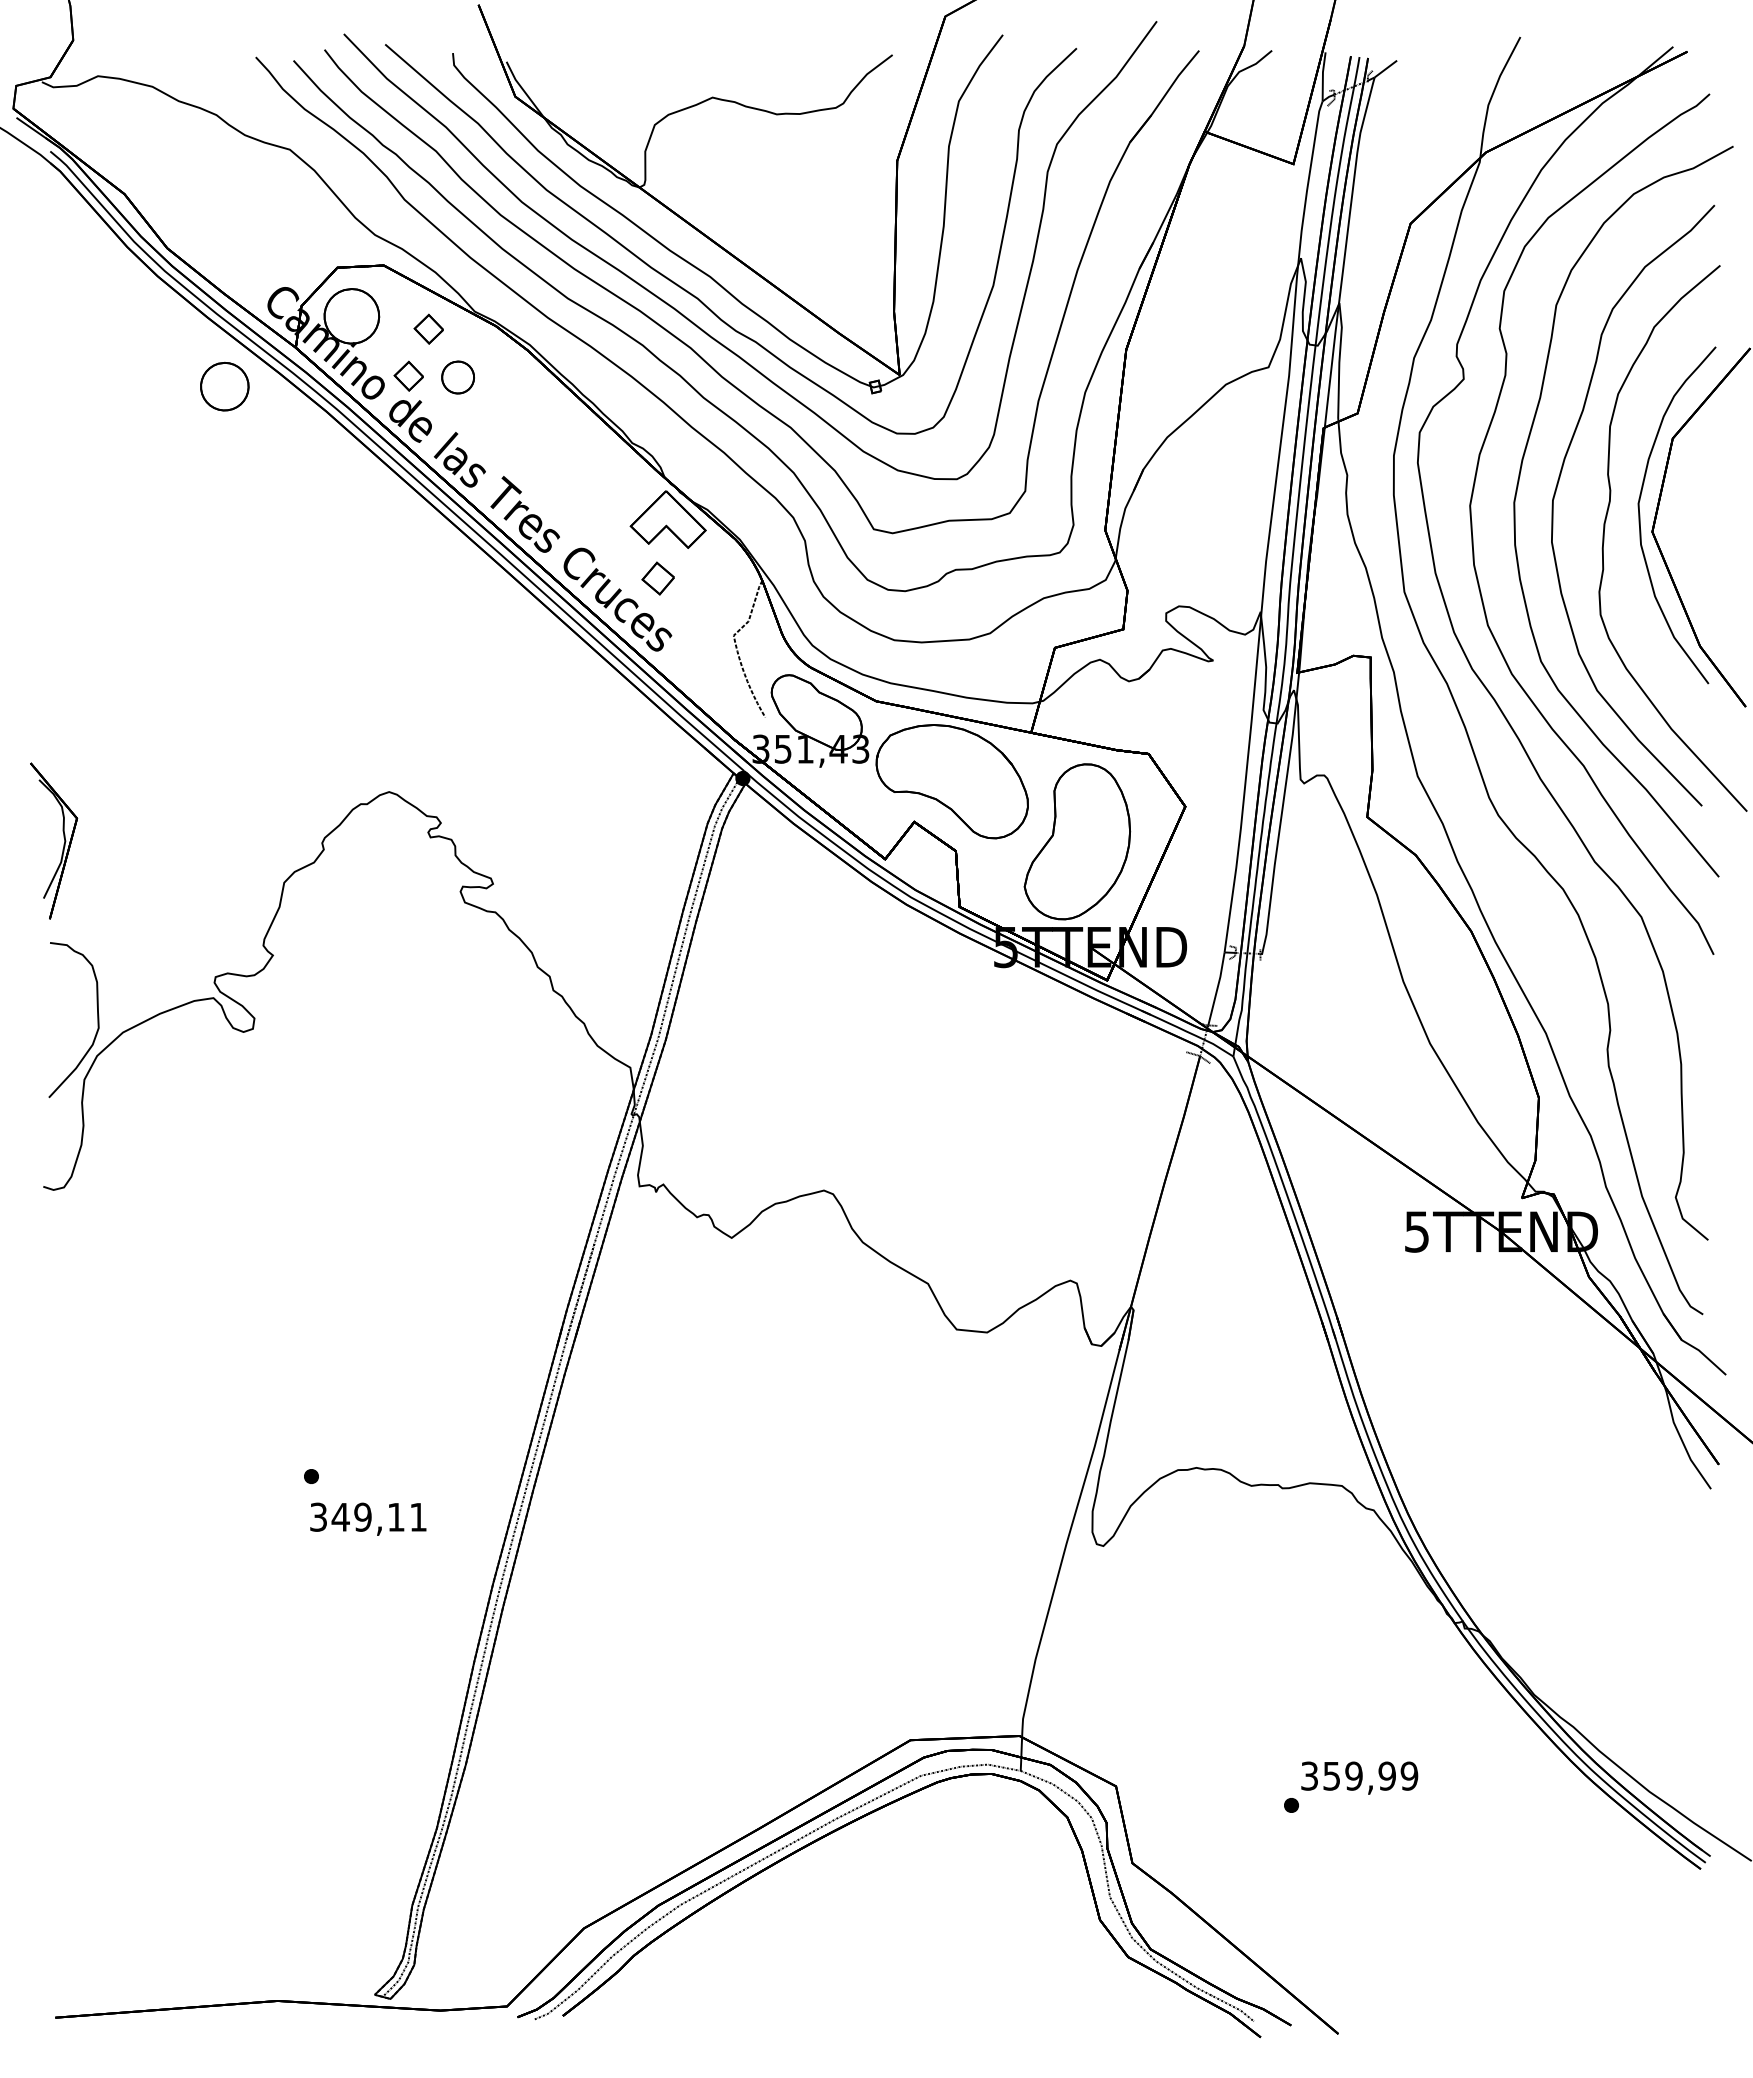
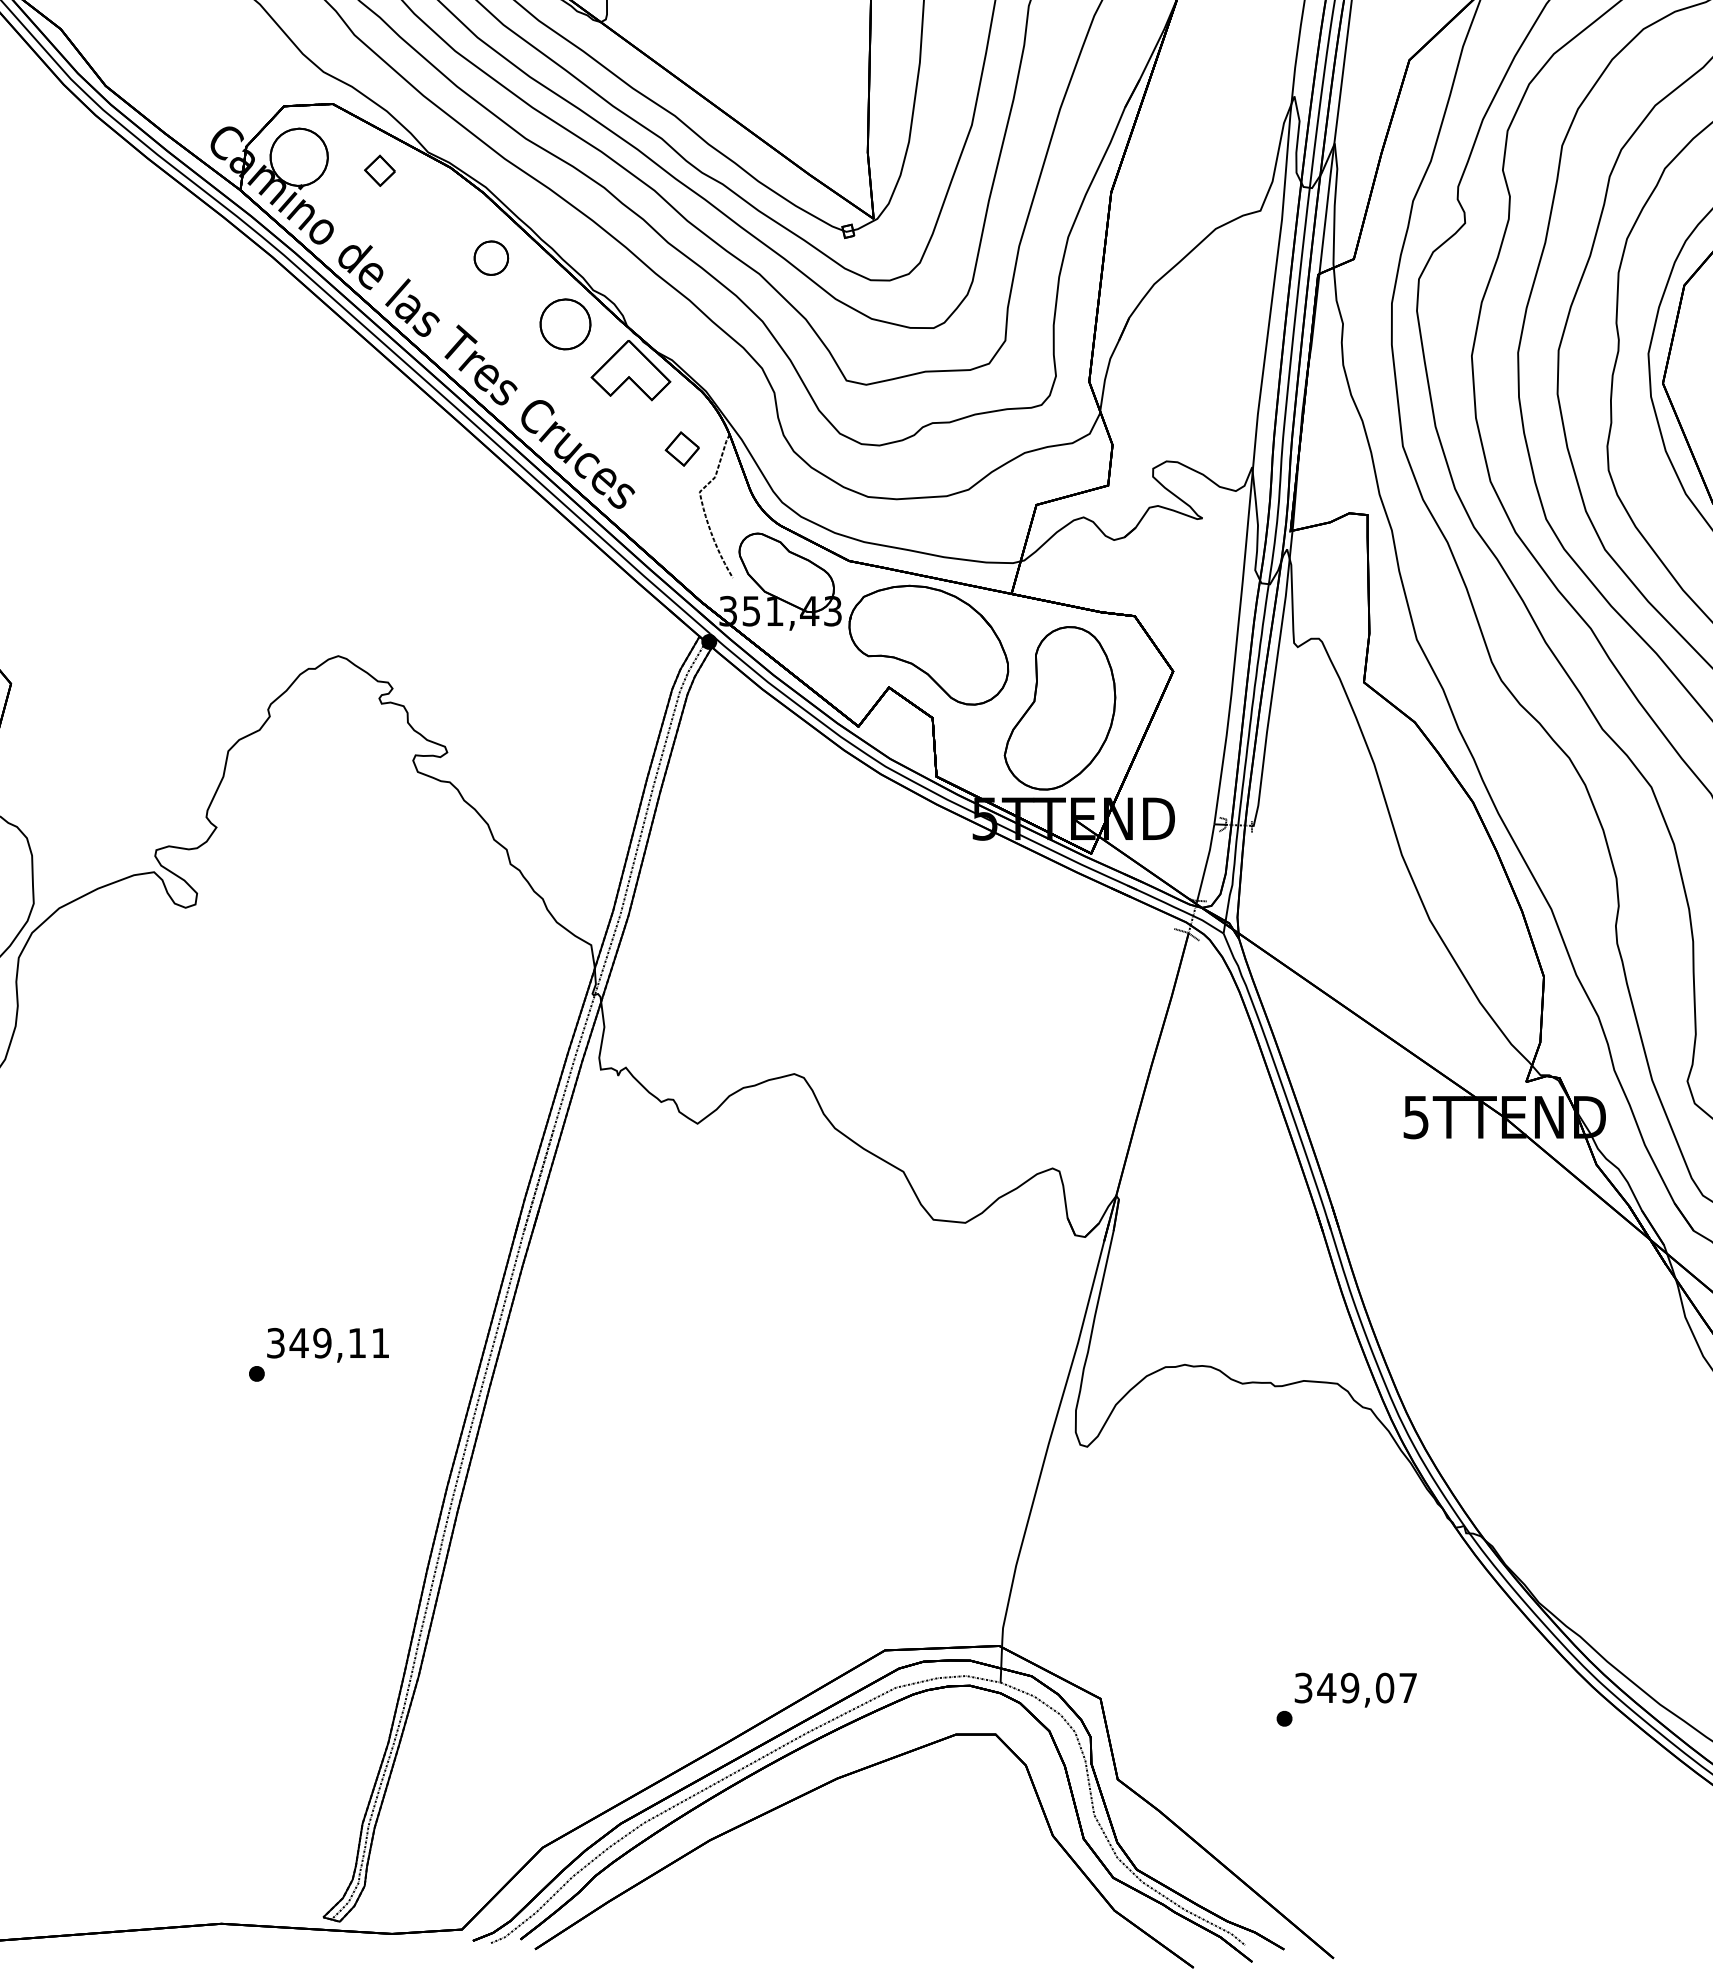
part: (408, 375) -> (358, 219), removed
part: (457, 377) -> (490, 258), moved
part: (224, 386) -> (565, 324), moved
part: (657, 578) -> (681, 448), moved
text: (368, 1518) -> (328, 1344), moved
text: (1370, 1775) -> (1367, 1687), 359,99 -> 349,07
part: (857, 1867) -> (829, 1783), added

